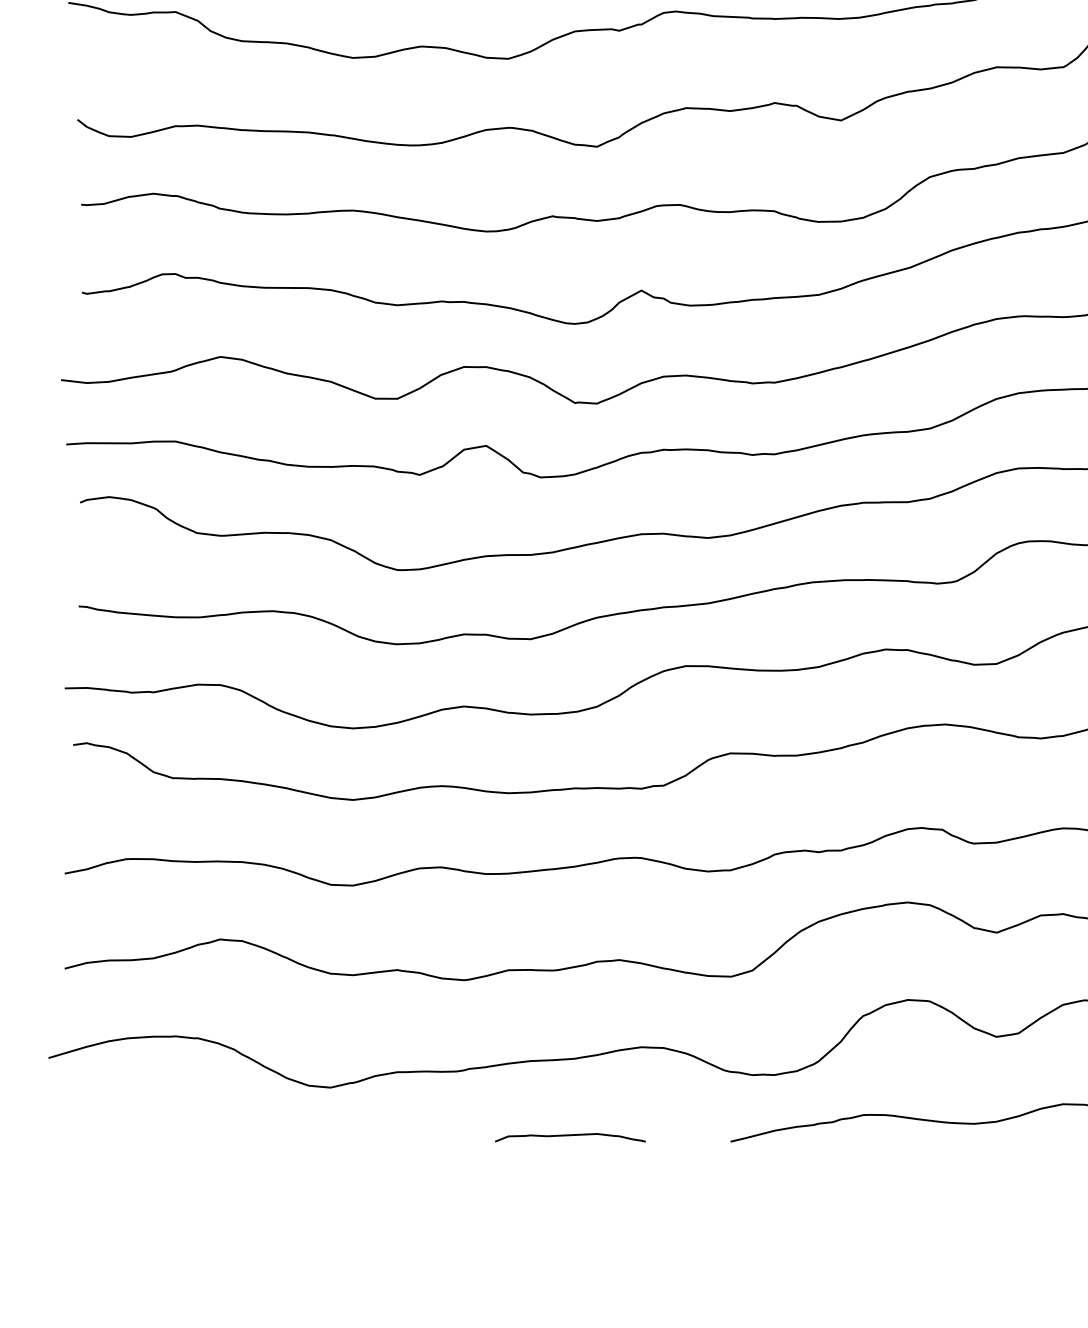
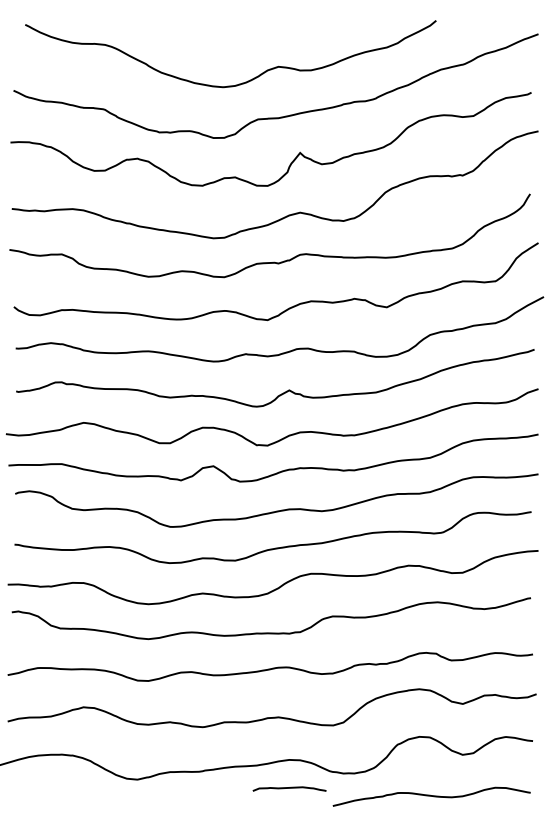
curve: (570, 1136) -> (289, 788), moved

